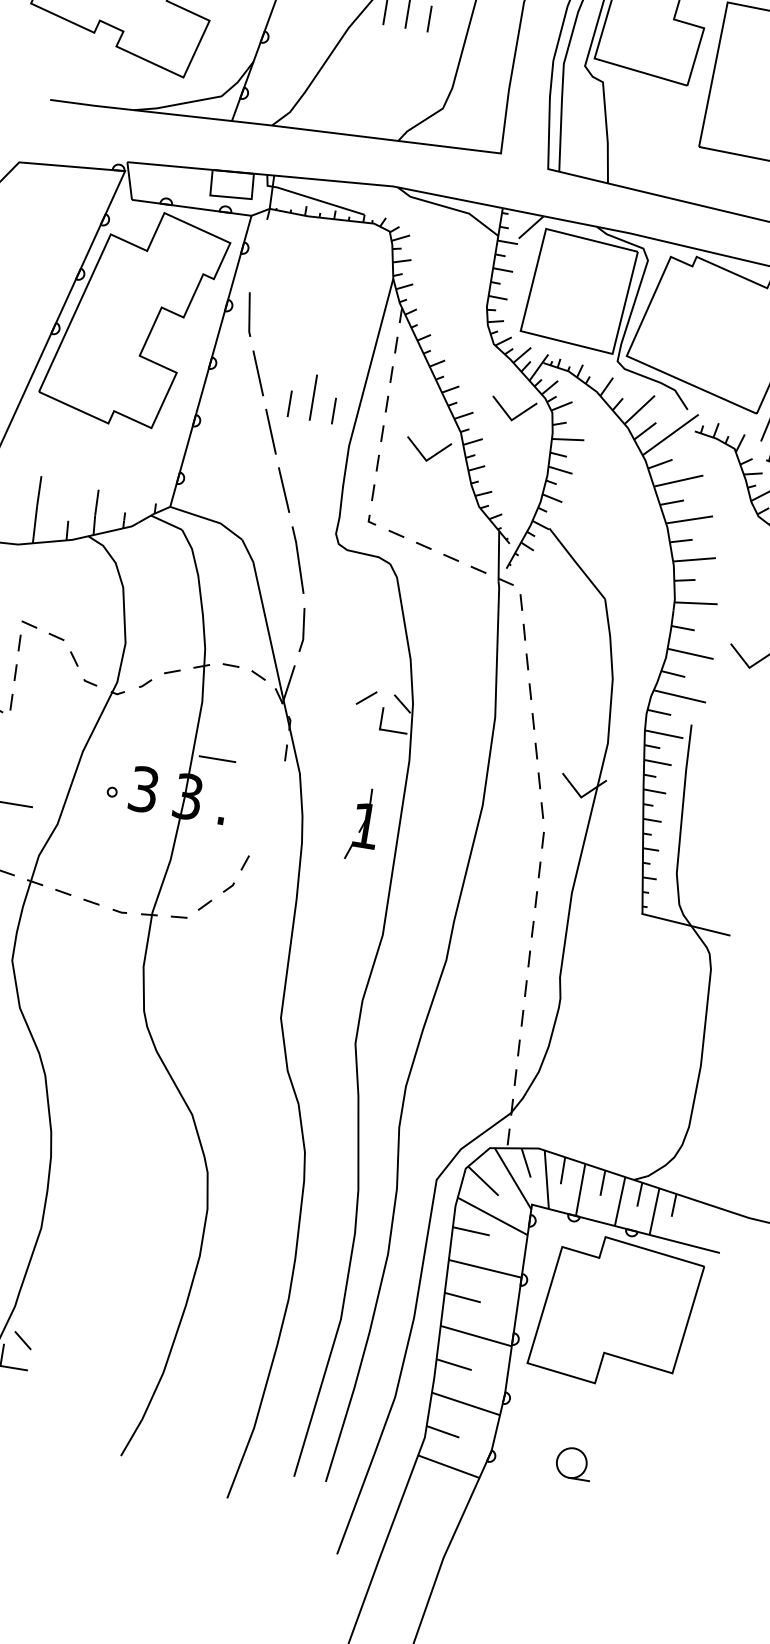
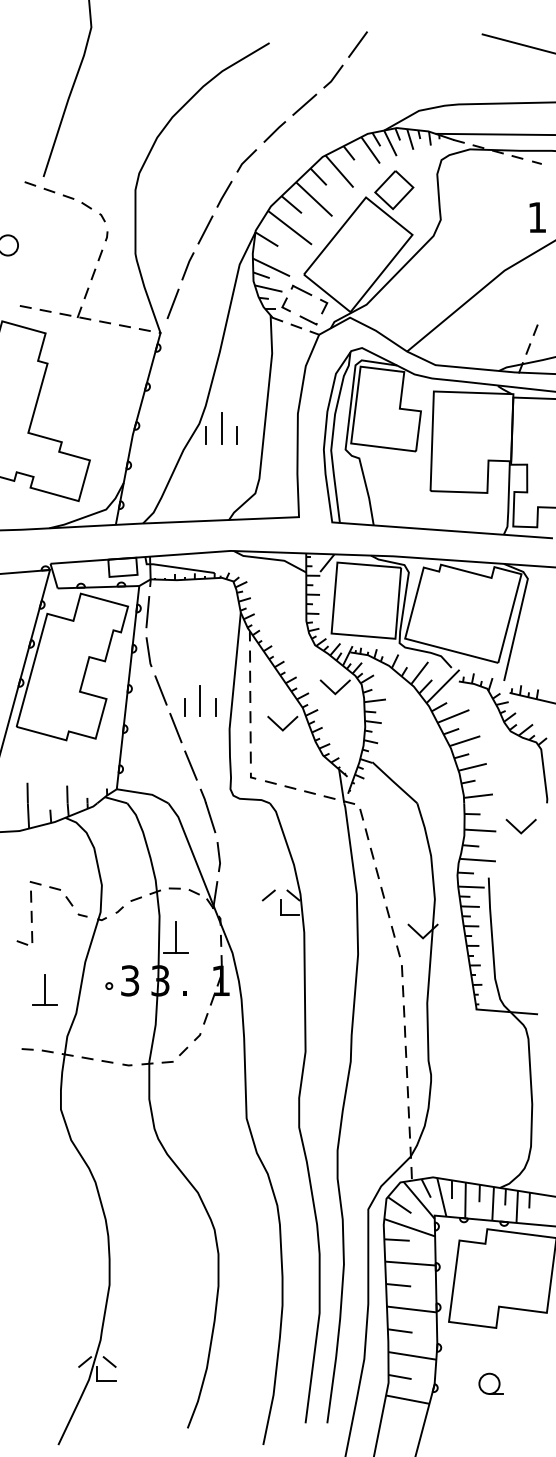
line: (257, 256) -> (147, 612), added
line: (220, 737) -> (175, 937), added
line: (18, 781) -> (45, 989), added
part: (363, 824) -> (219, 980), moved

